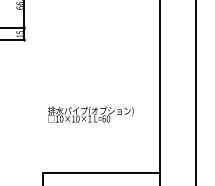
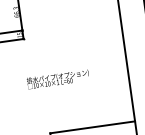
text: (90, 114) -> (57, 79), moved

